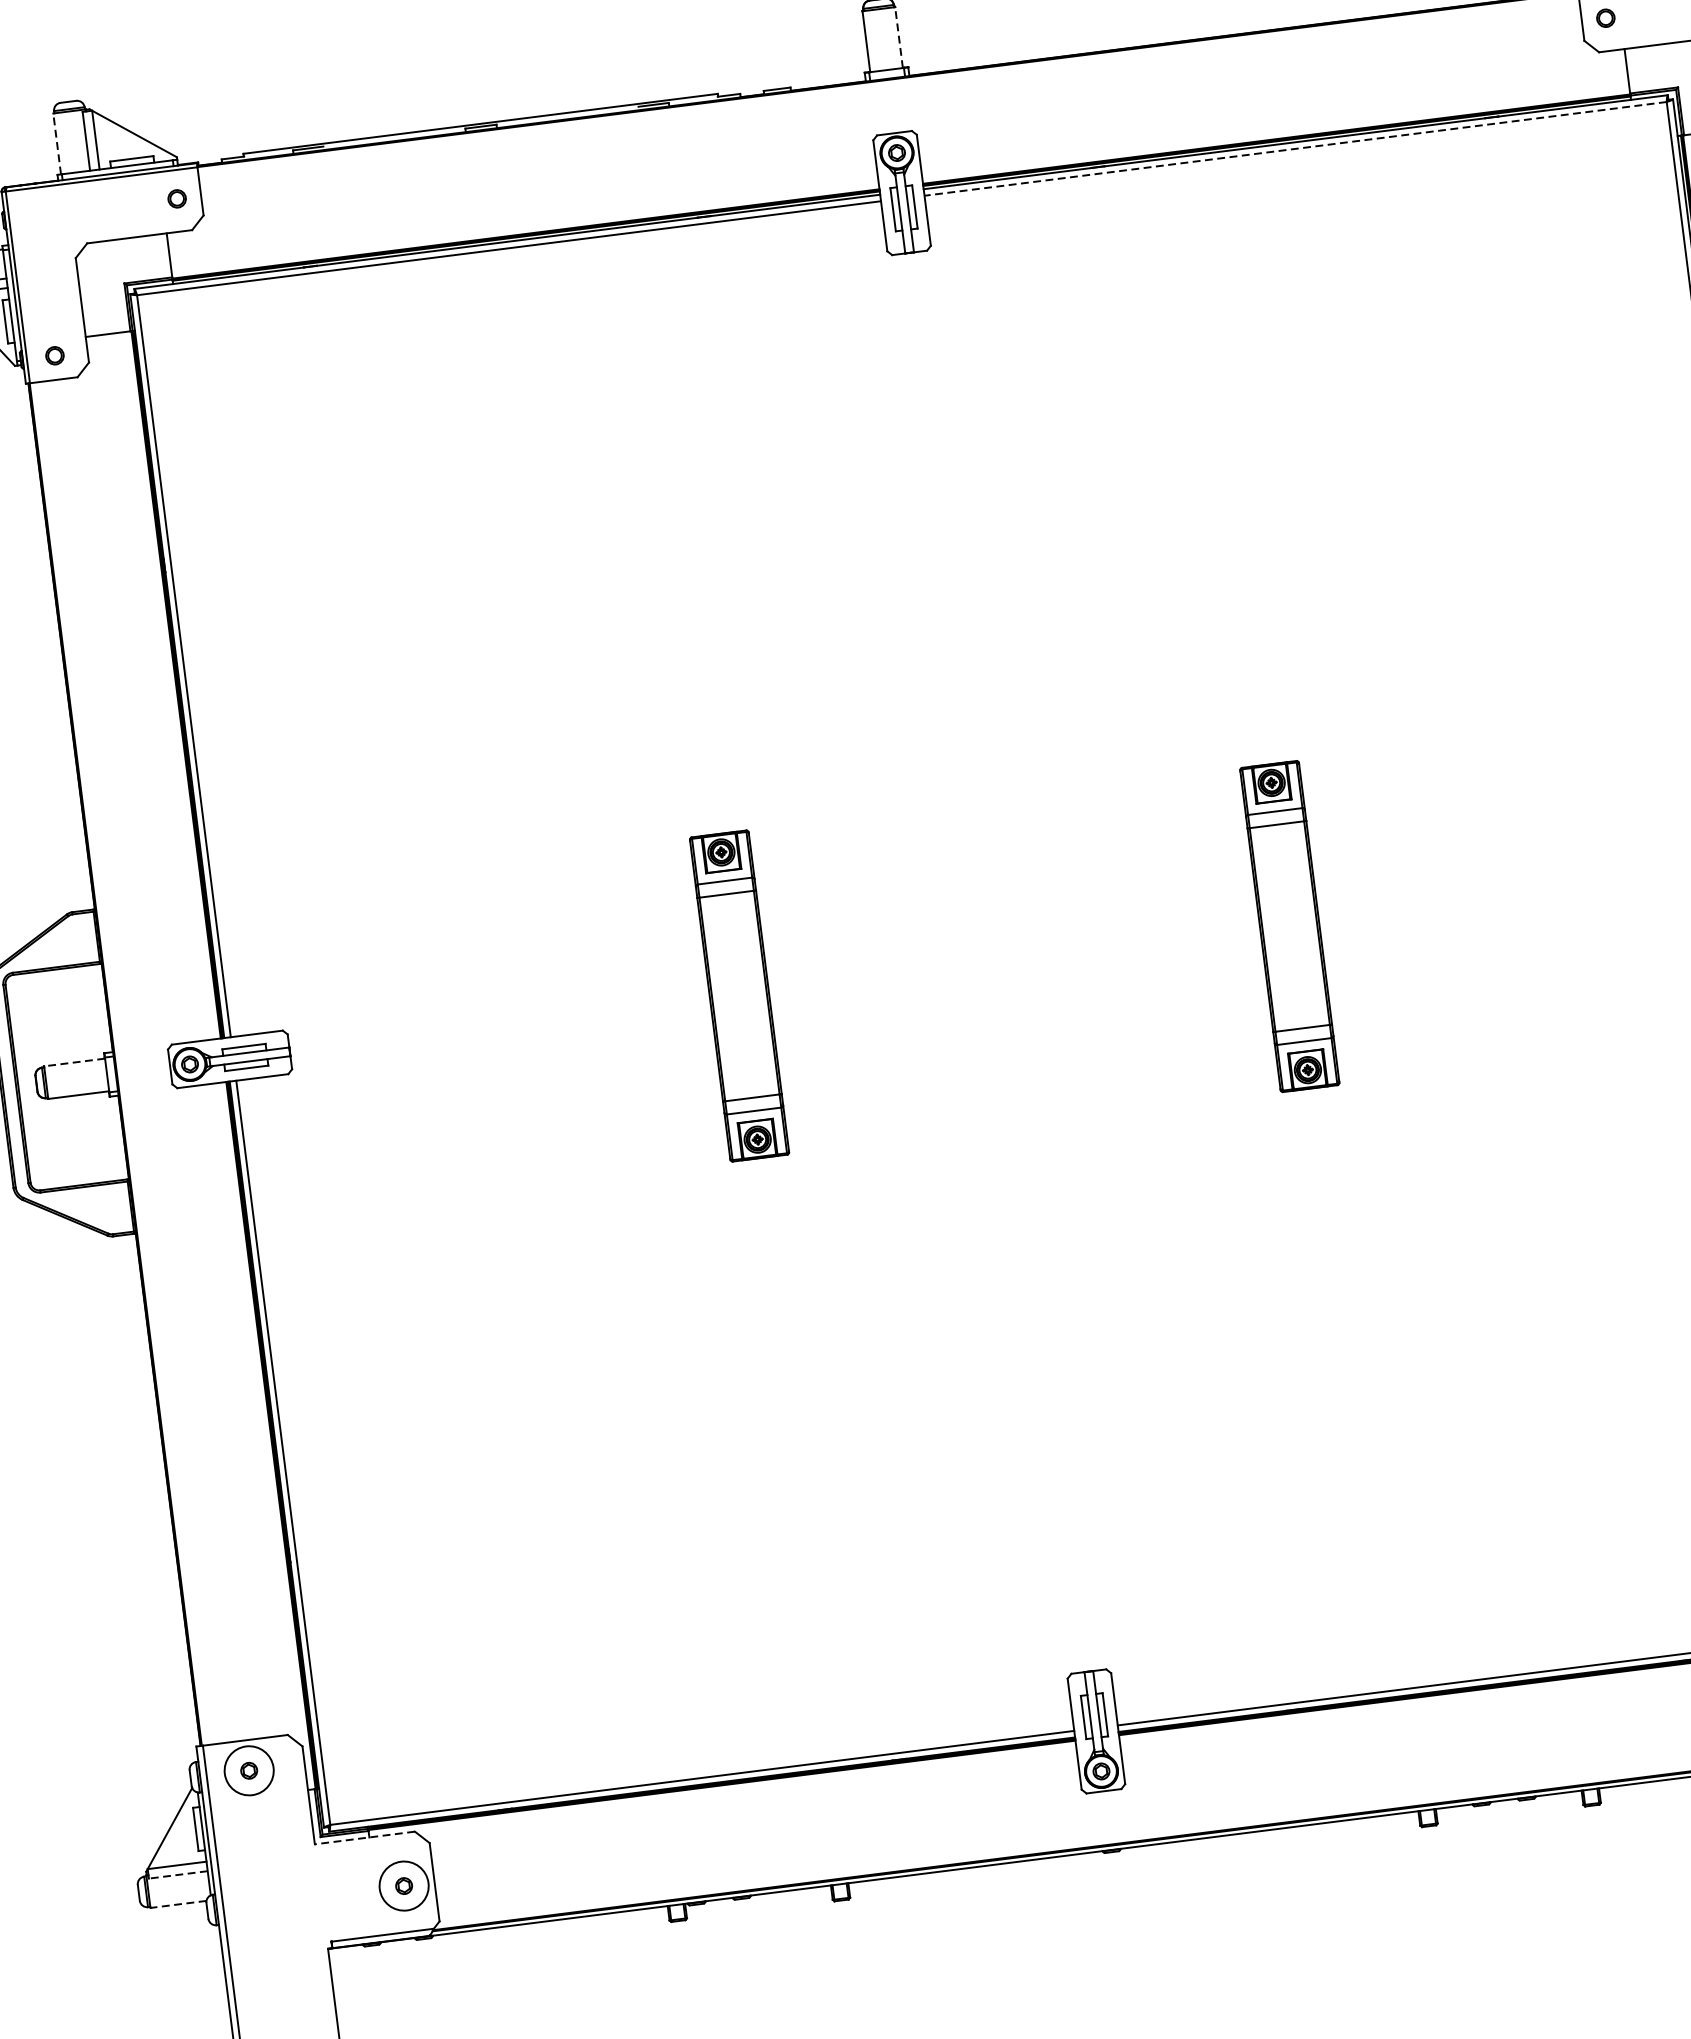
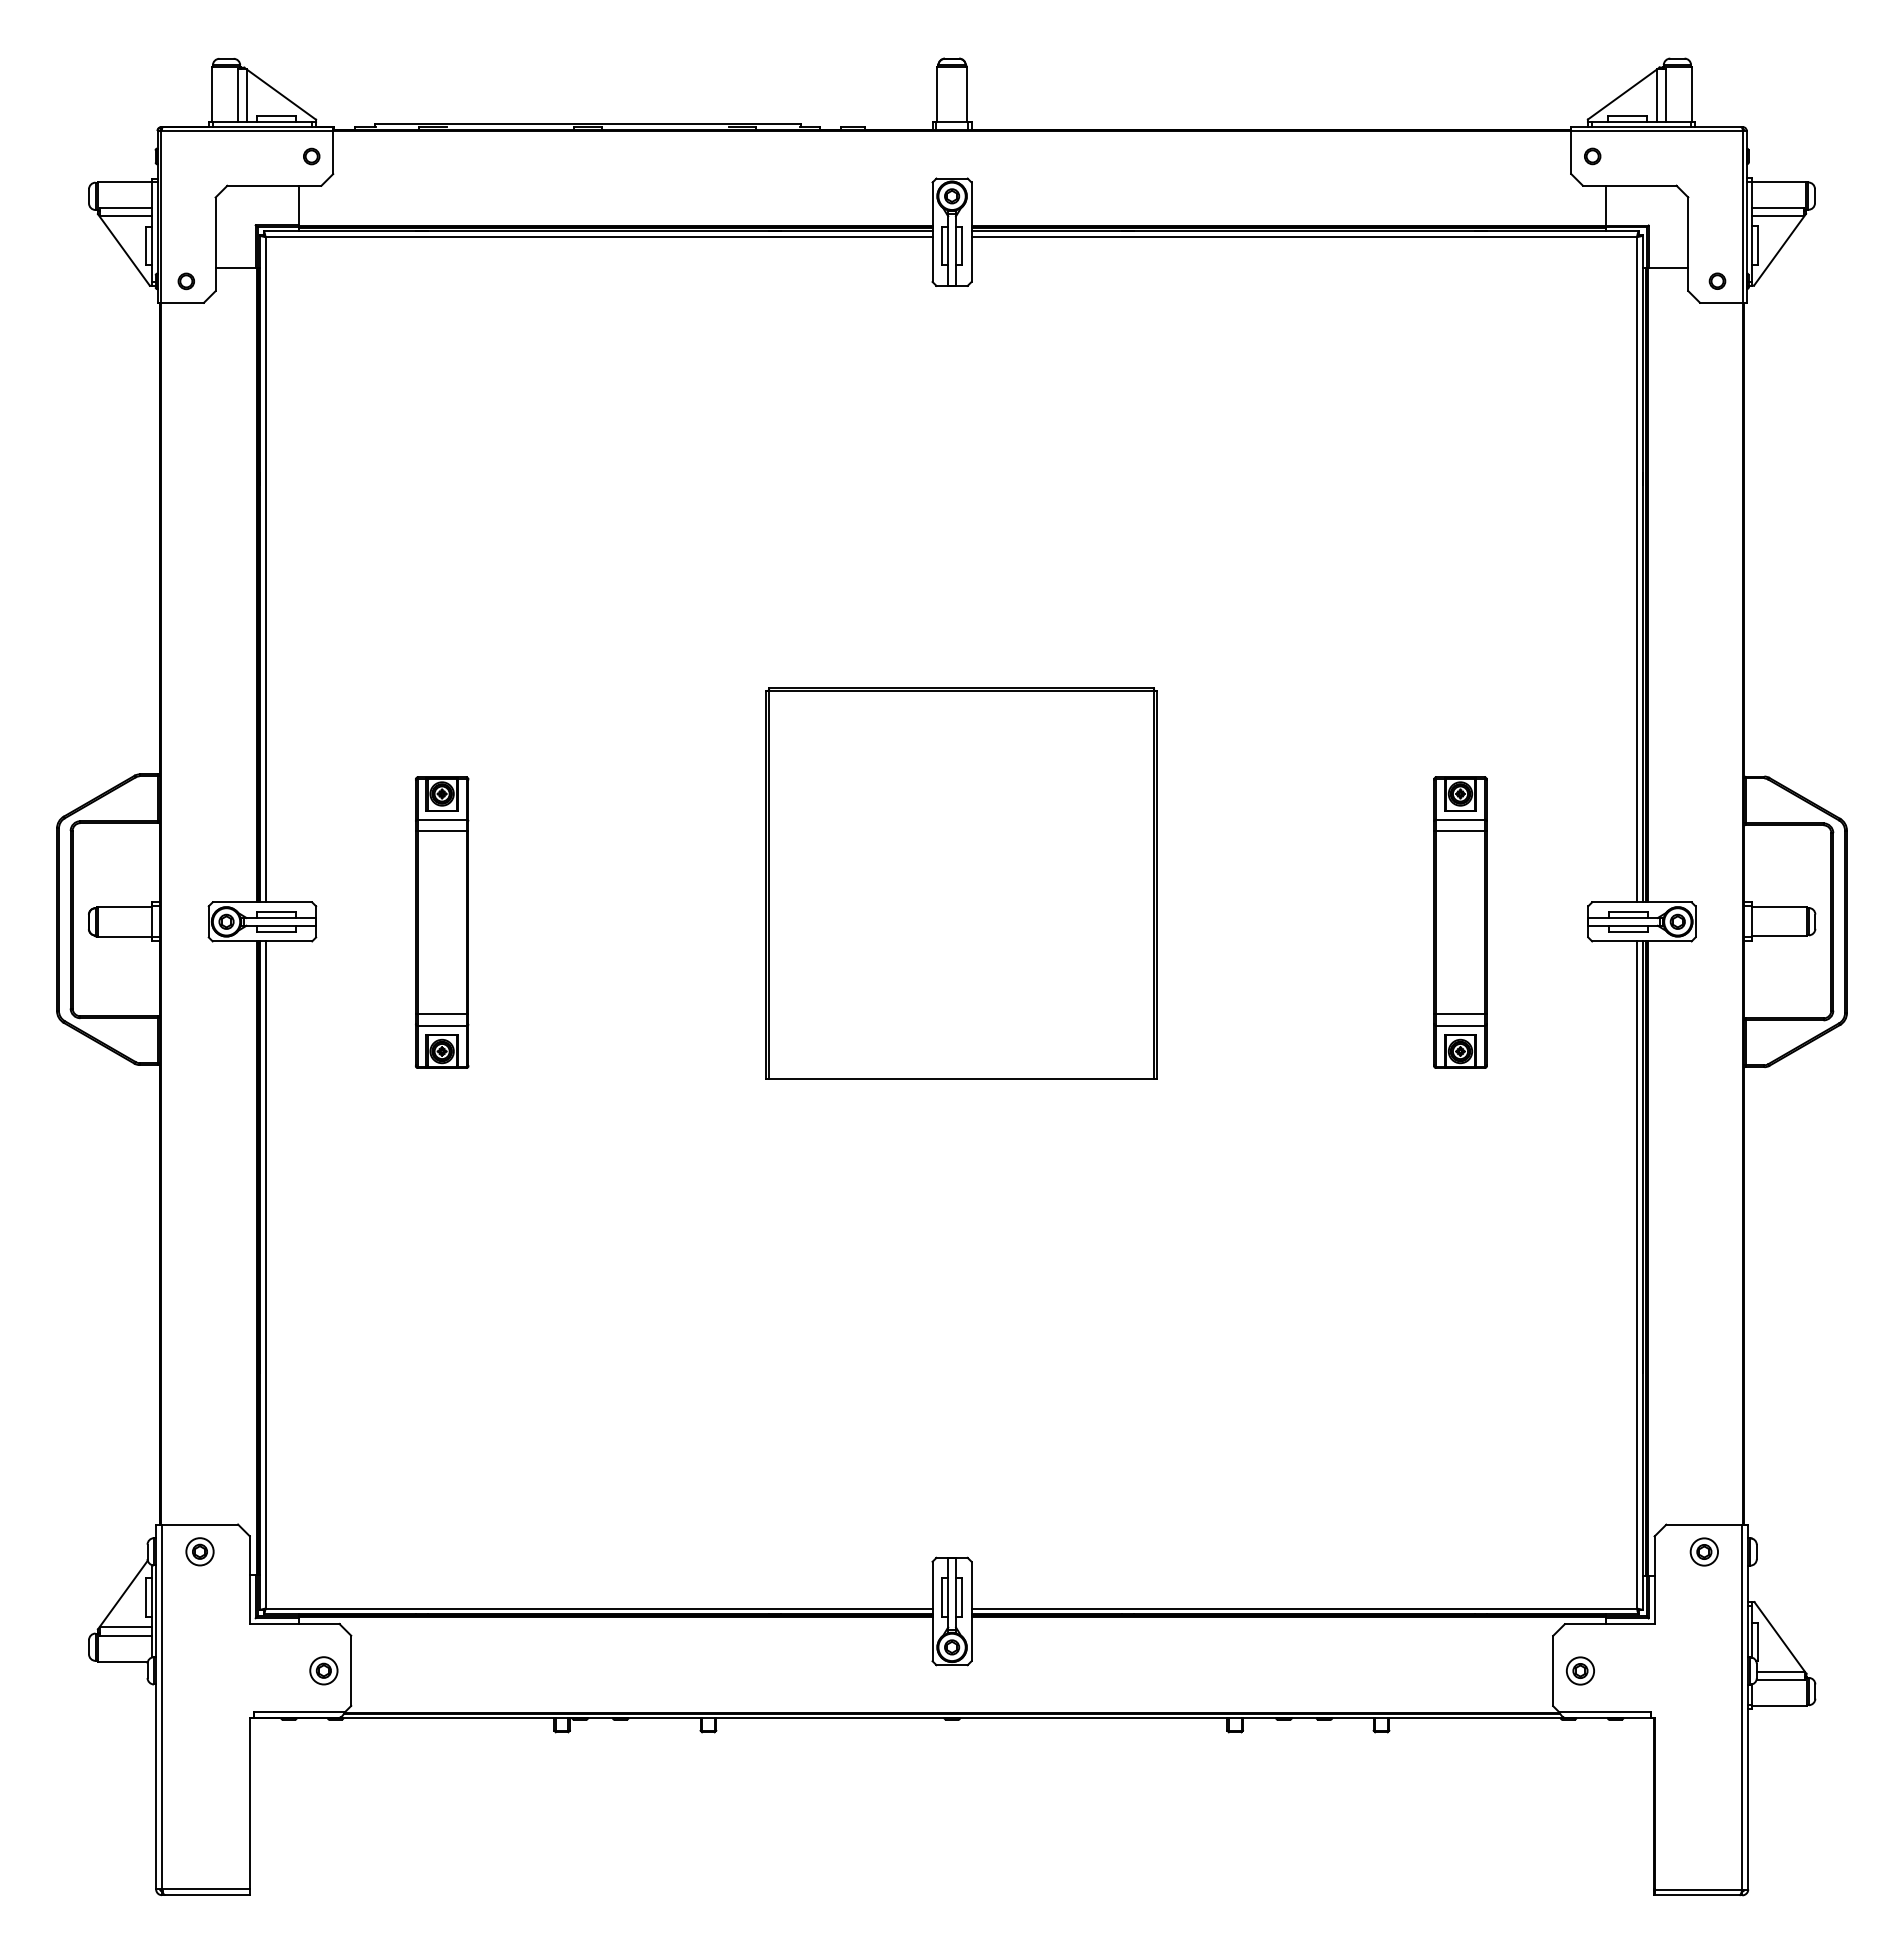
line: (898, 37) -> (966, 94), dashed -> solid
line: (56, 143) -> (211, 94), dashed -> solid
line: (1295, 149) -> (1304, 237), dashed -> solid
part: (1004, 918) -> (961, 883), added
part: (1289, 926) -> (1460, 922), moved
part: (739, 995) -> (442, 922), moved
line: (74, 1062) -> (124, 907), dashed -> solid
circle: (248, 1770) -> (199, 1551), size x0.62
line: (364, 1838) -> (294, 1624), dashed -> solid
line: (177, 1874) -> (125, 1635), dashed -> solid
circle: (403, 1885) -> (323, 1670), size x0.62
line: (178, 1904) -> (122, 1661), dashed -> solid

